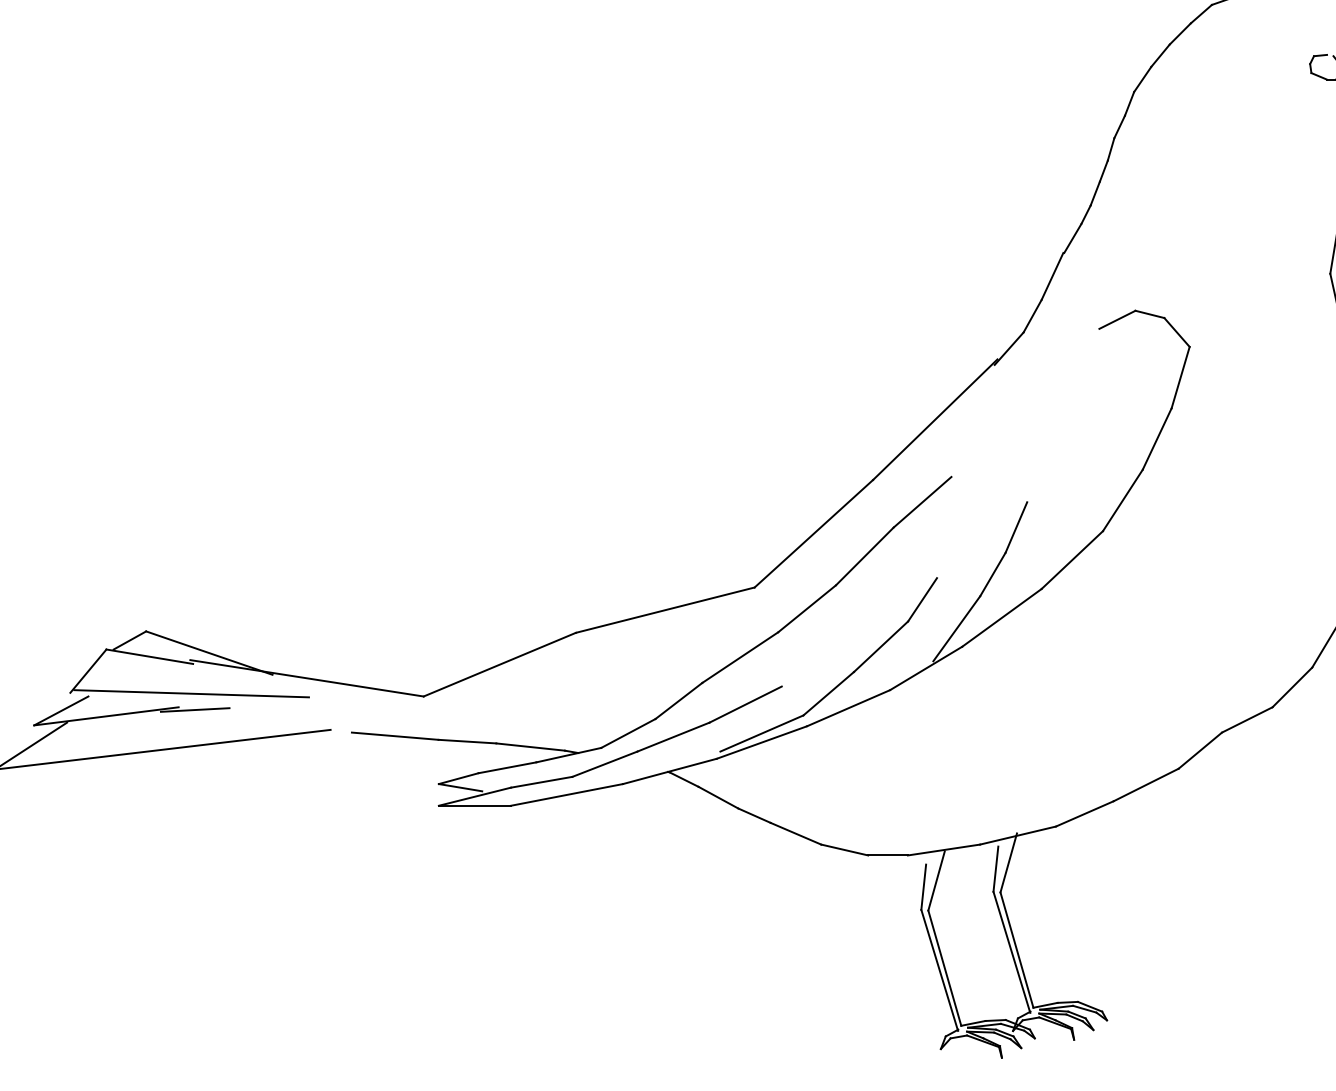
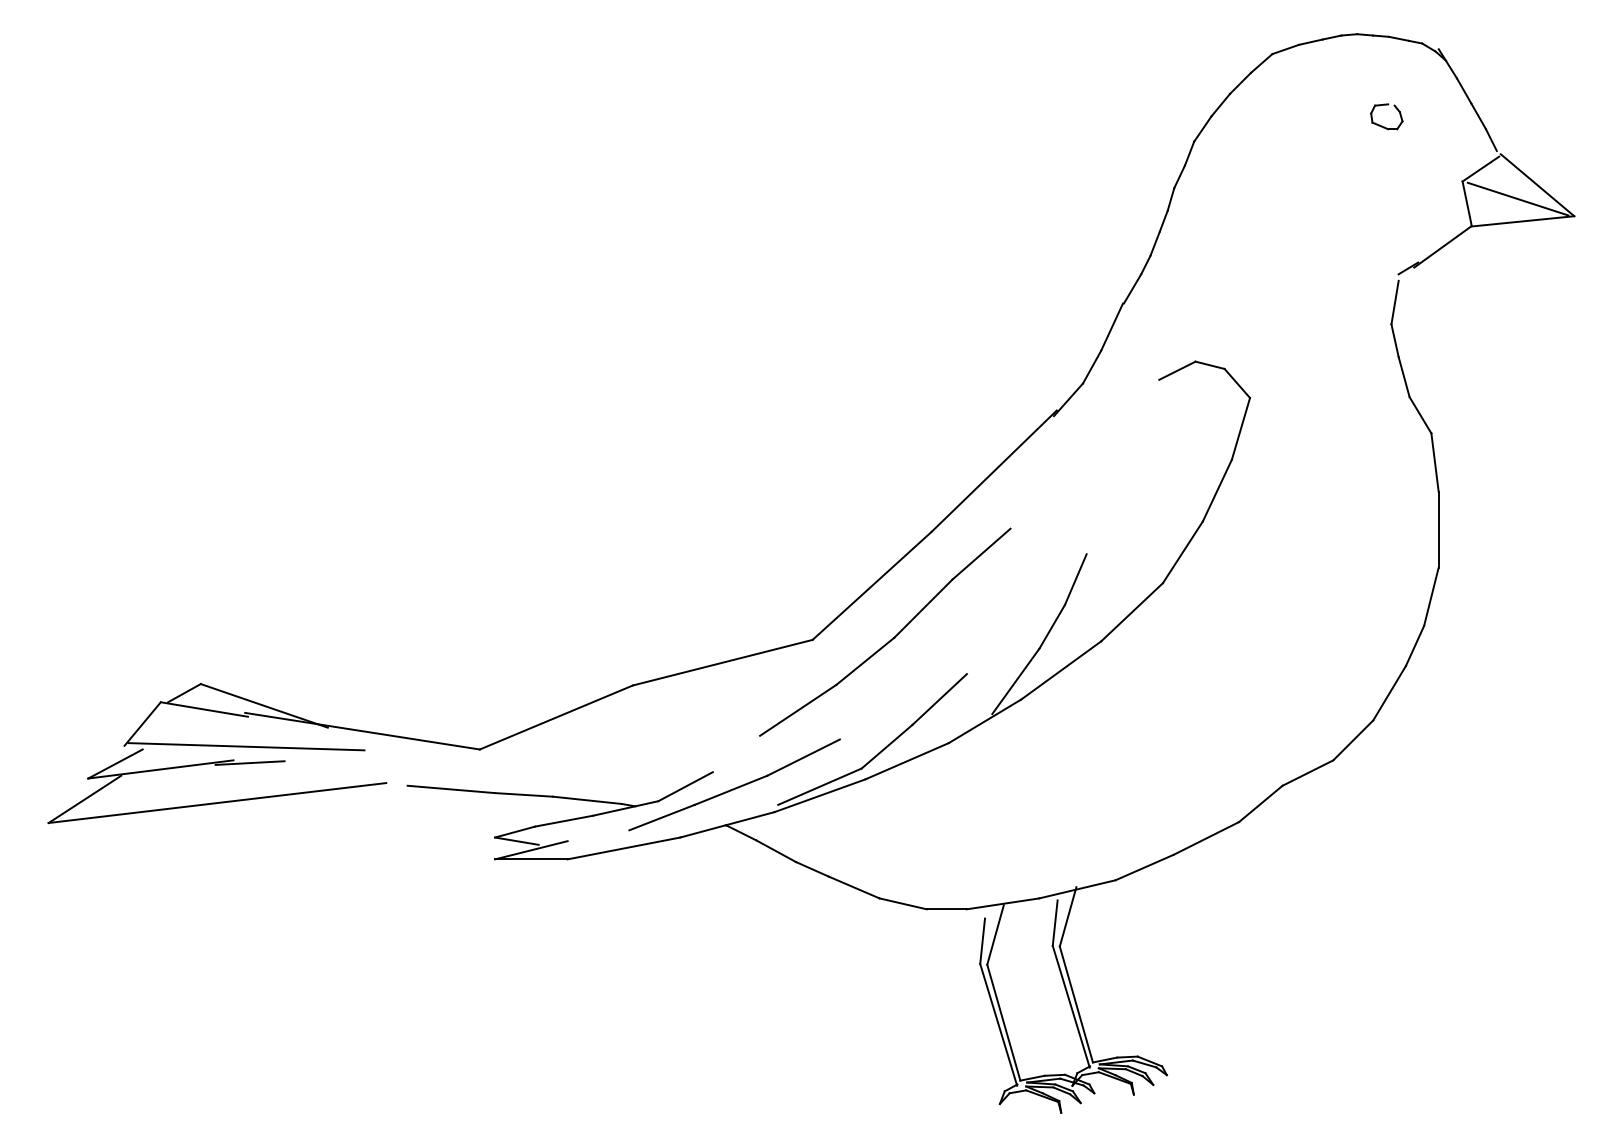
line: (921, 600) -> (980, 652), removed
line: (678, 700) -> (736, 753), removed
line: (541, 782) -> (598, 835), removed

